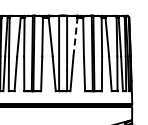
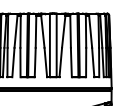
line: (75, 36) -> (63, 31), dashed -> solid

